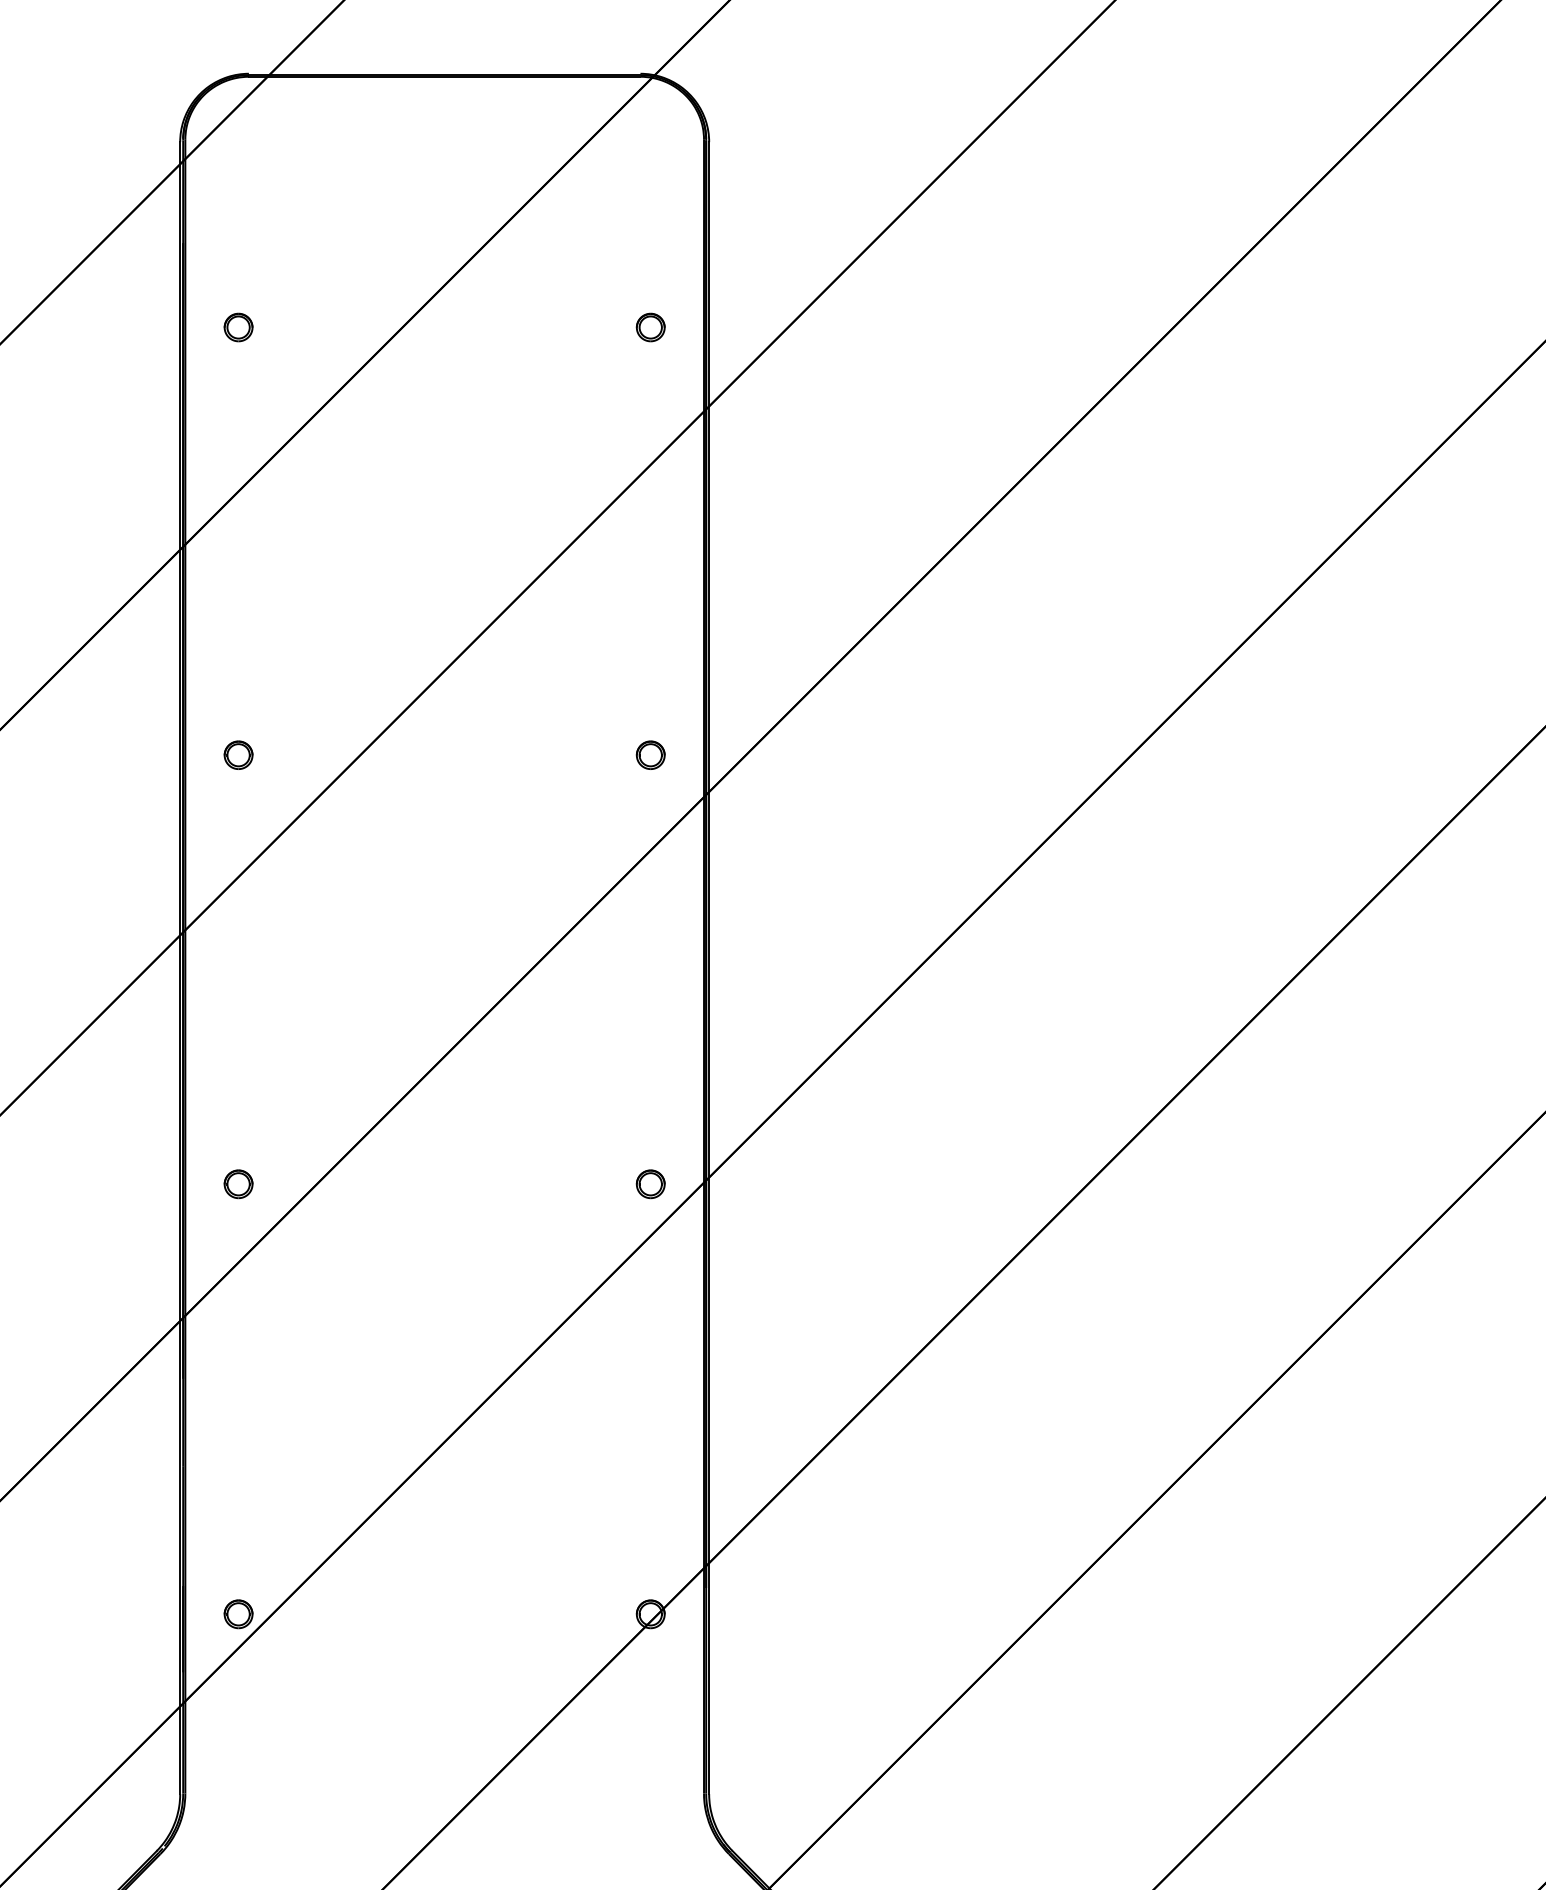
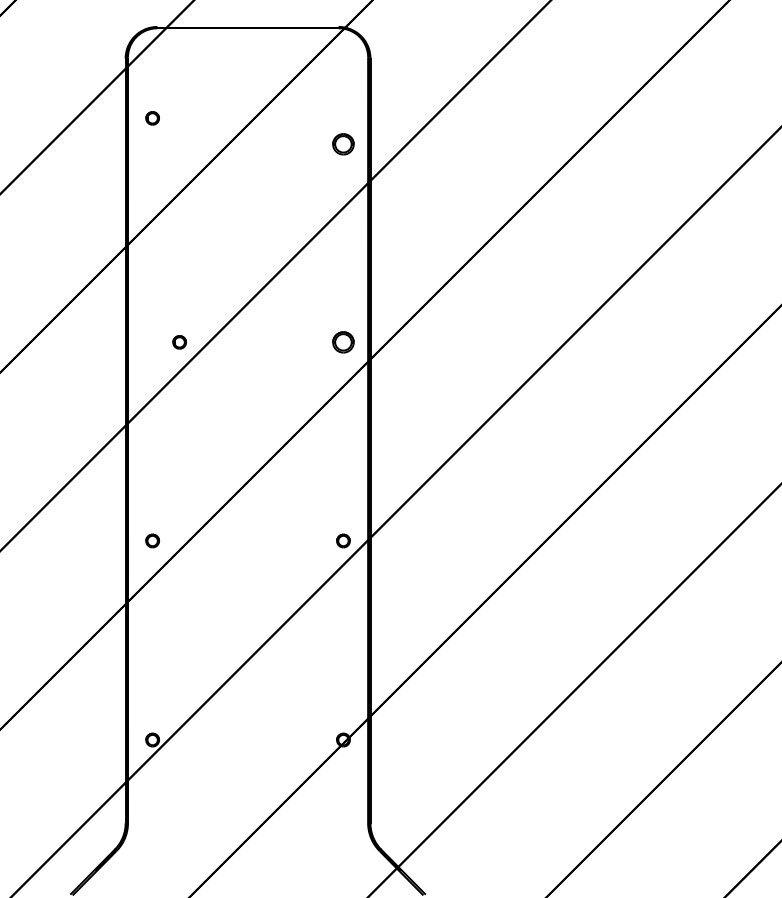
part: (238, 327) -> (152, 118), moved
part: (650, 327) -> (343, 144), size x1.6
part: (238, 755) -> (179, 342), moved
part: (650, 755) -> (343, 342), size x1.6

